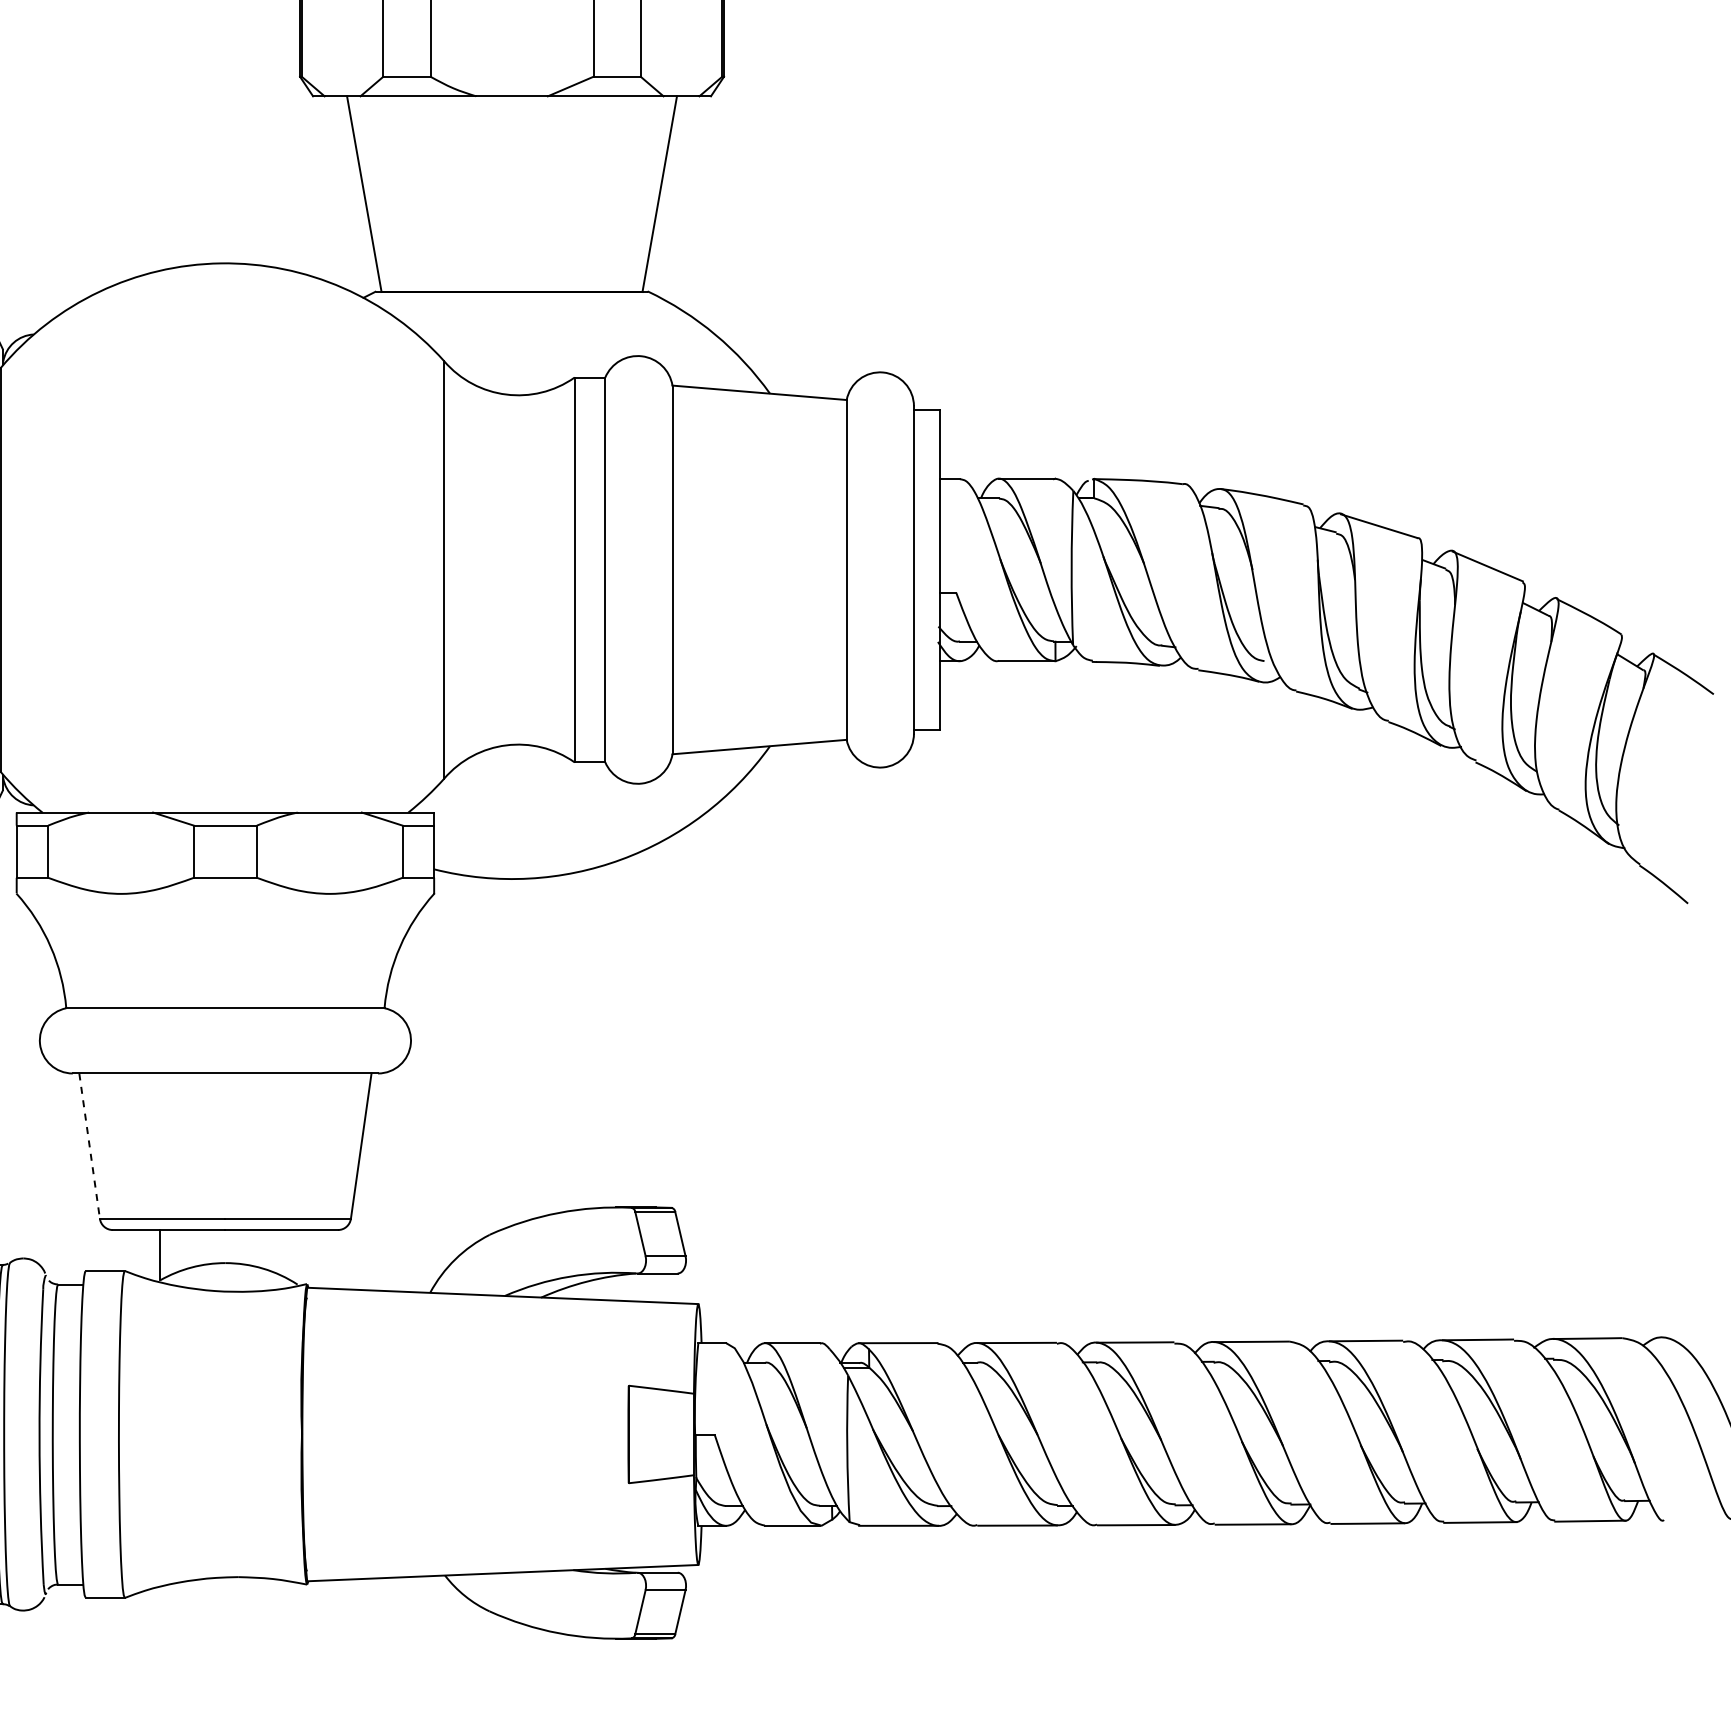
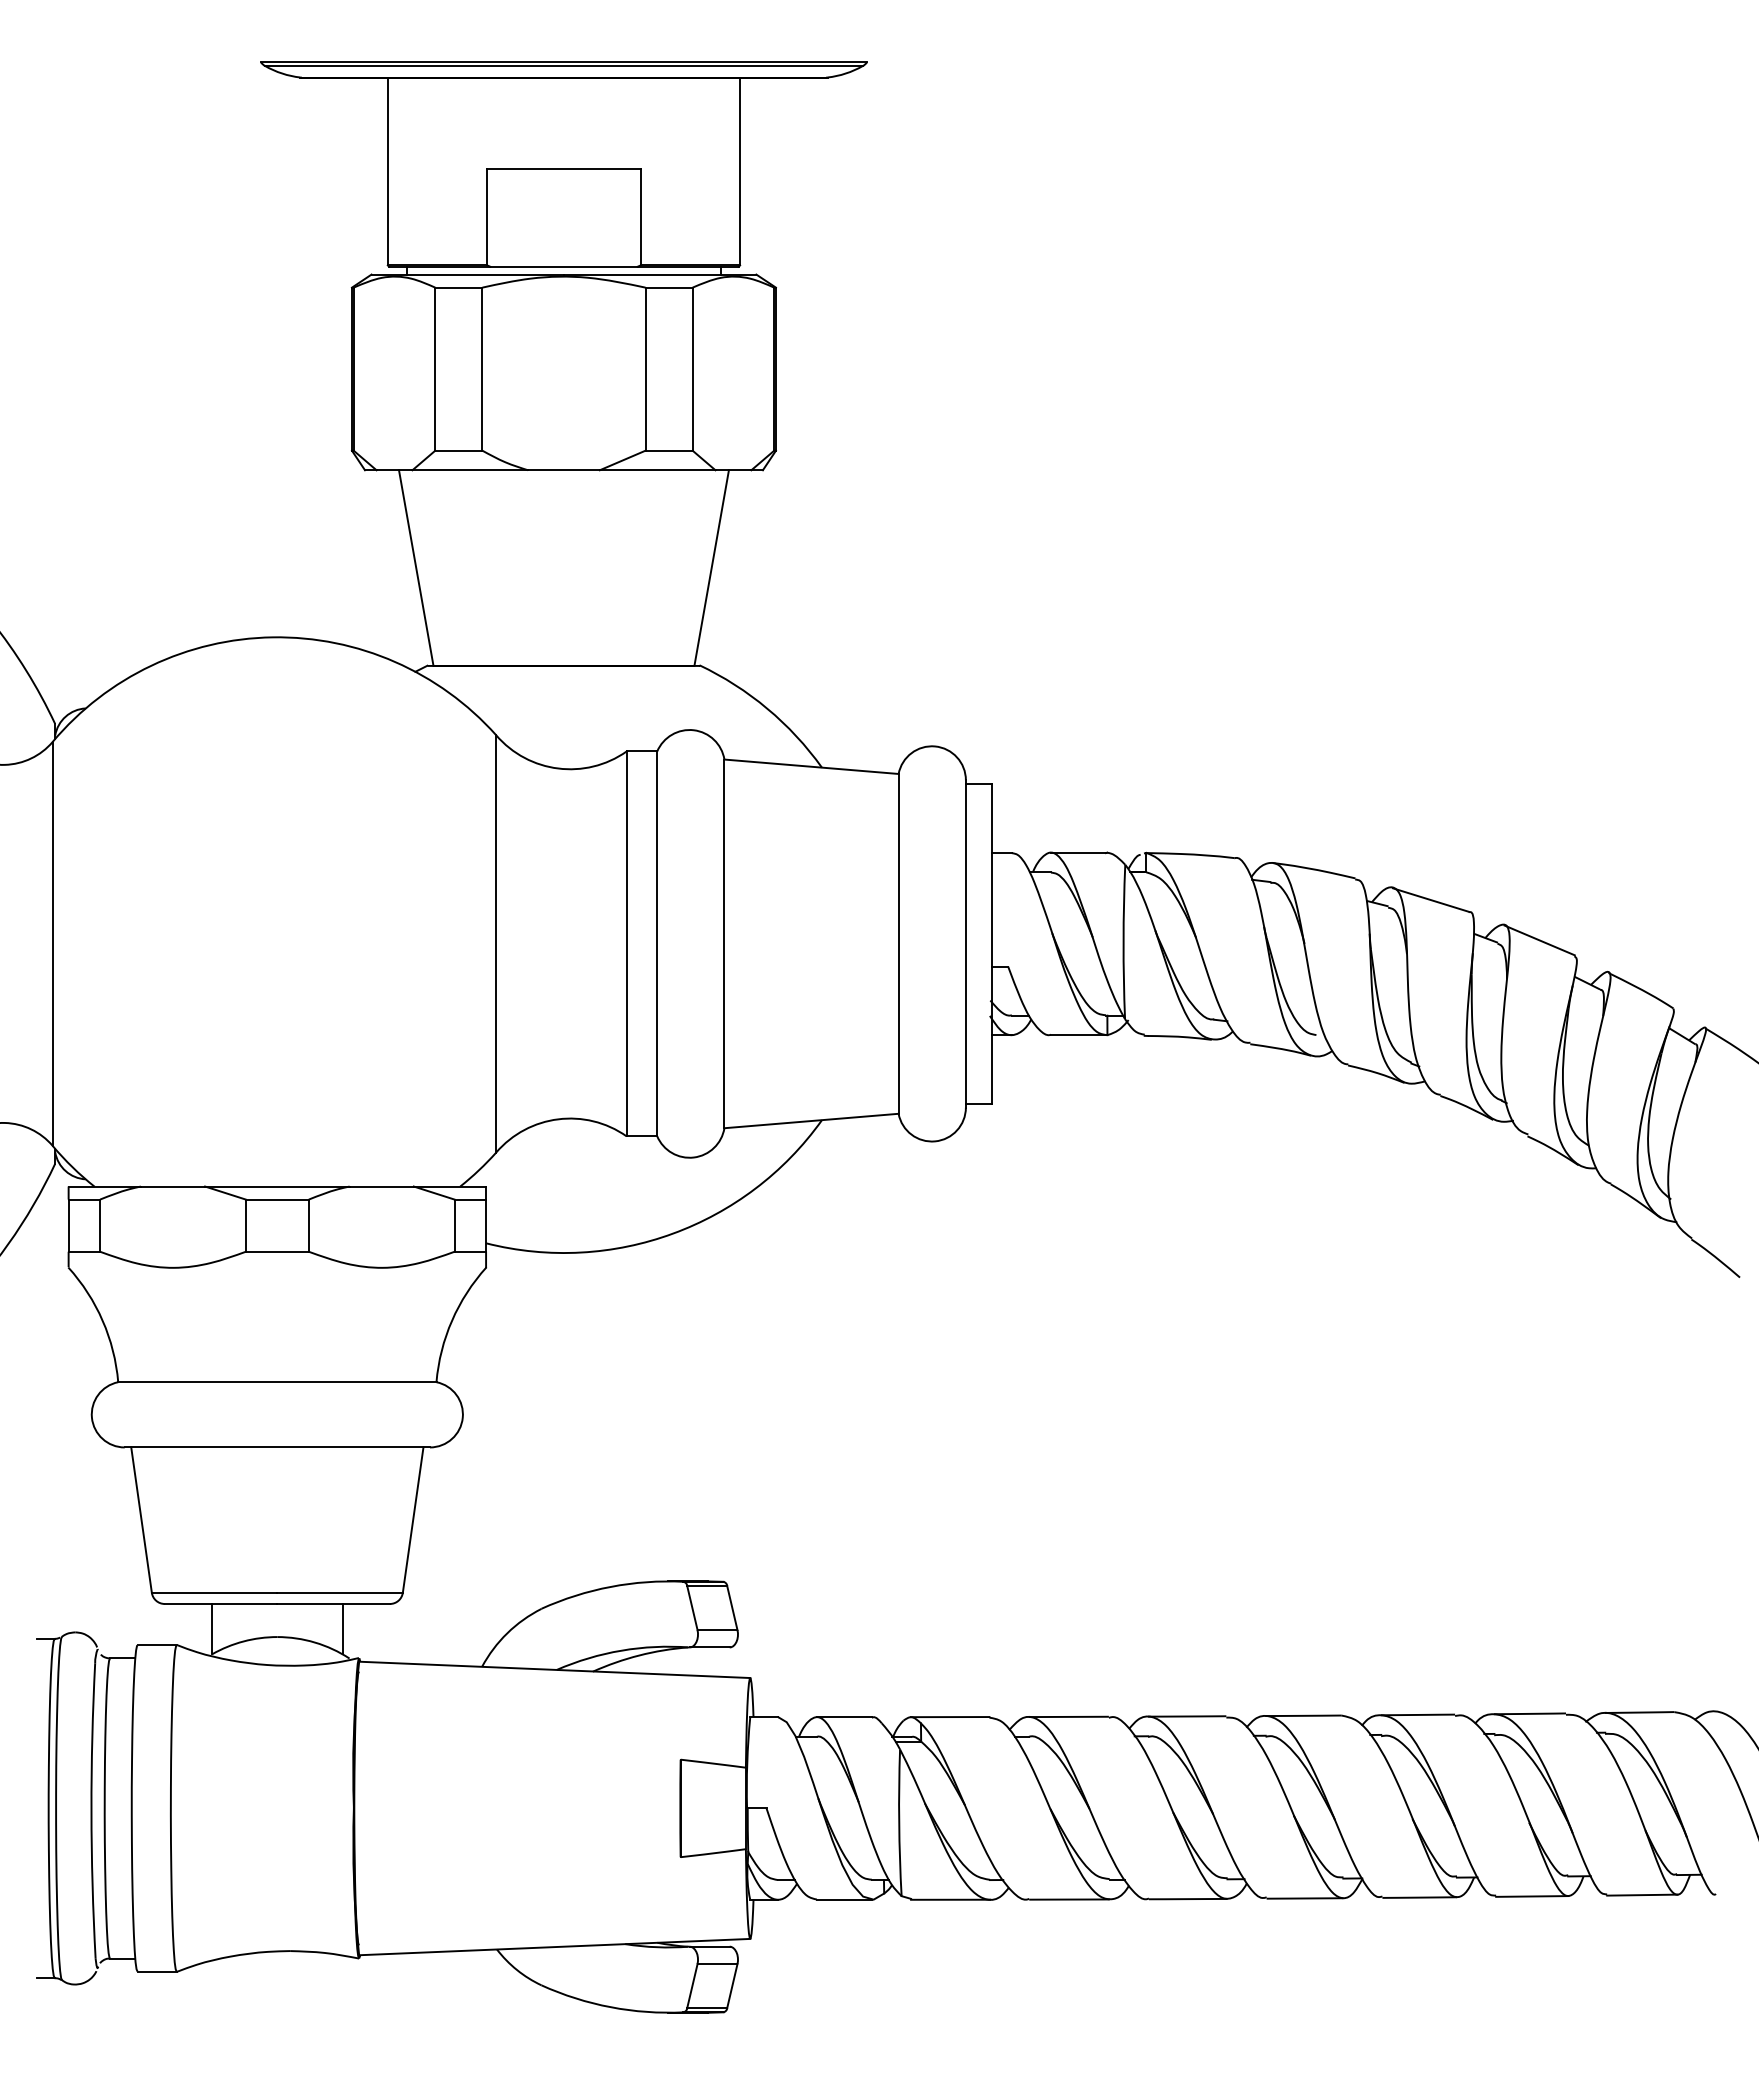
line: (89, 1146) -> (141, 1520), dashed -> solid
line: (290, 1254) -> (342, 1628), added

